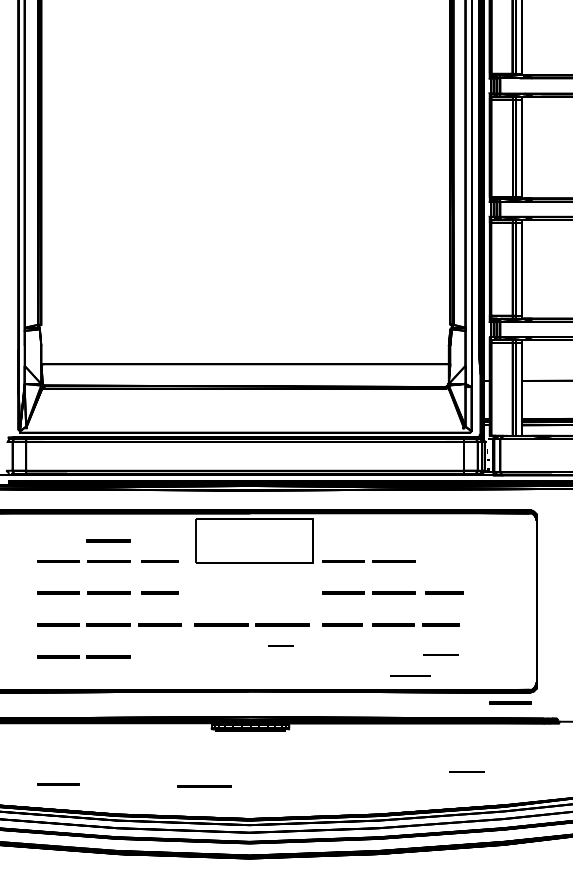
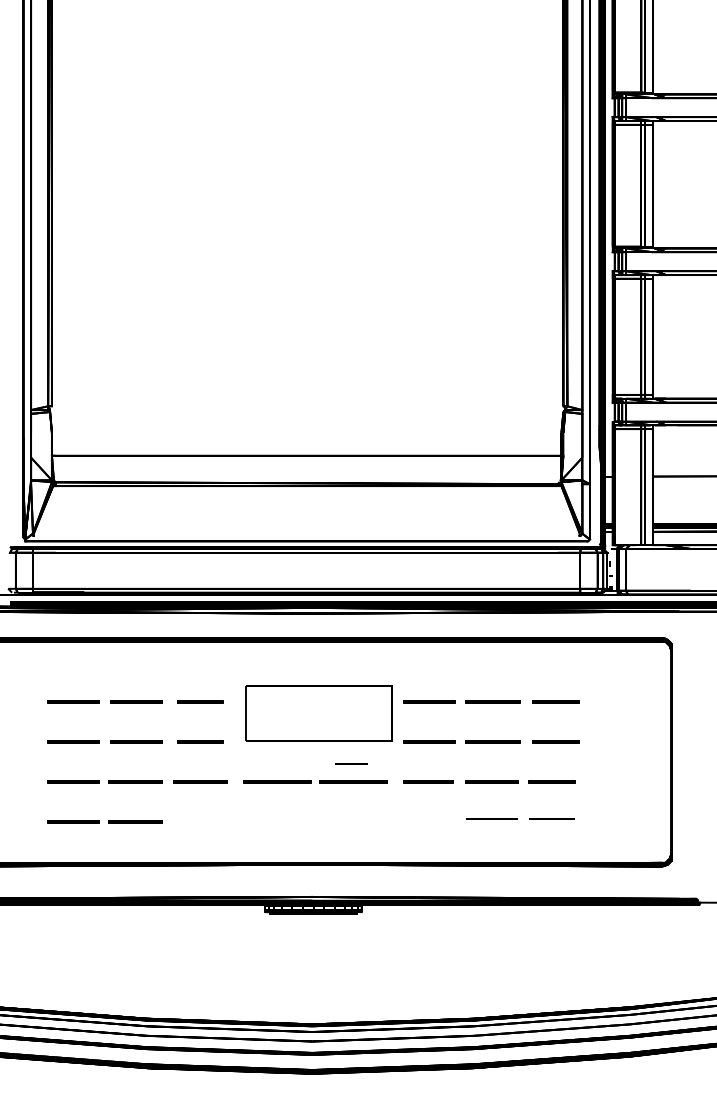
line: (108, 540) -> (135, 676), removed
part: (254, 540) -> (318, 713), moved
line: (444, 560) -> (555, 701), added
line: (280, 645) -> (351, 763), moved
line: (409, 676) -> (491, 818), moved
line: (510, 702) -> (638, 878), removed
line: (466, 771) -> (583, 965), removed
line: (58, 783) -> (73, 980), removed
line: (204, 786) -> (256, 983), removed

